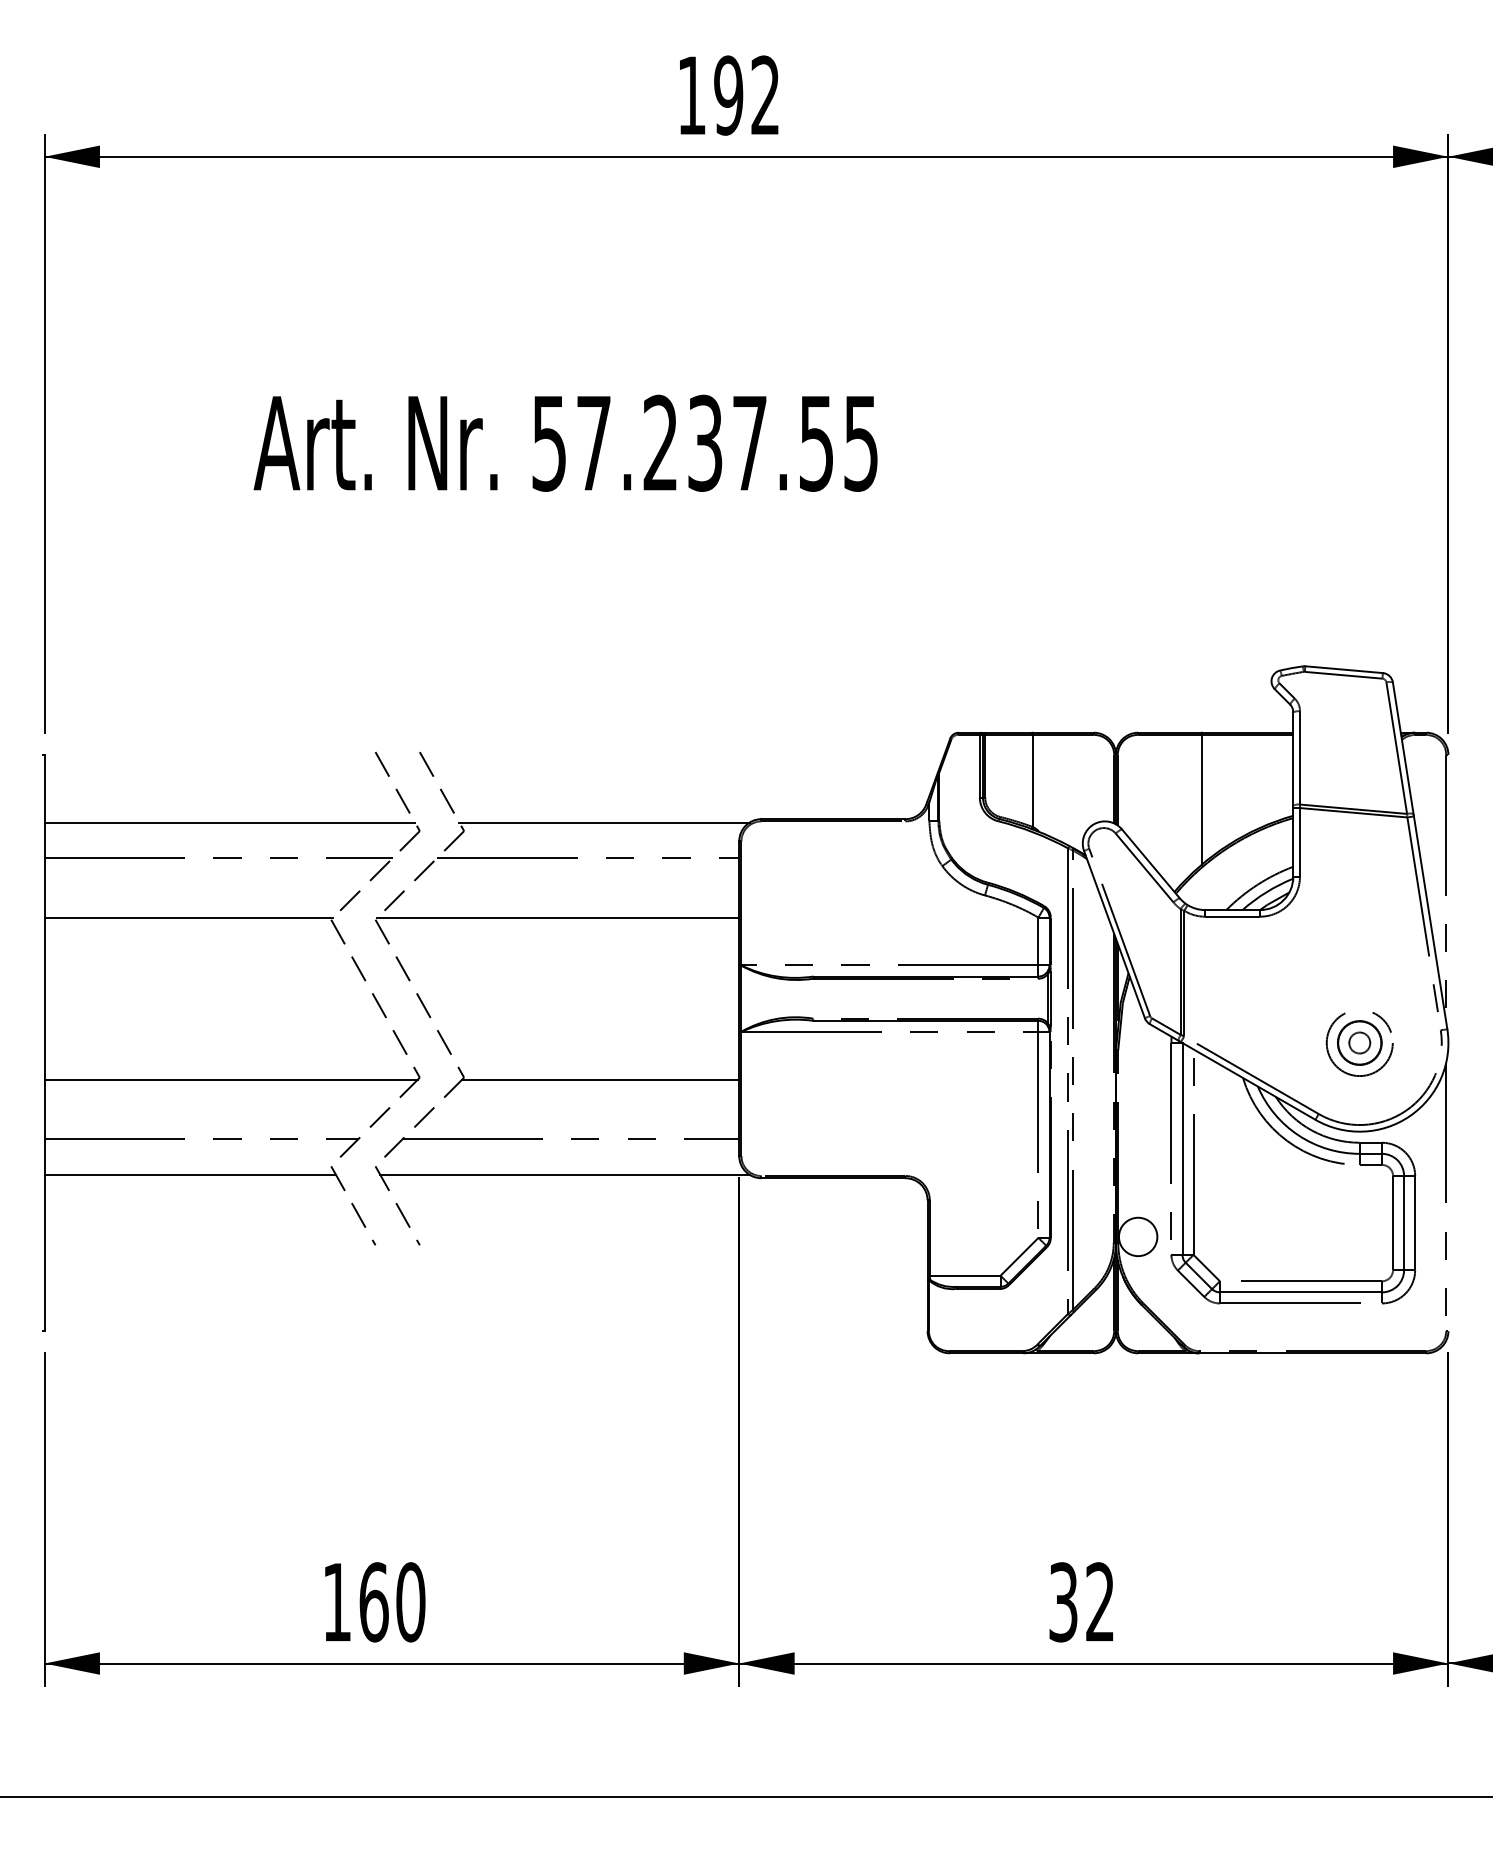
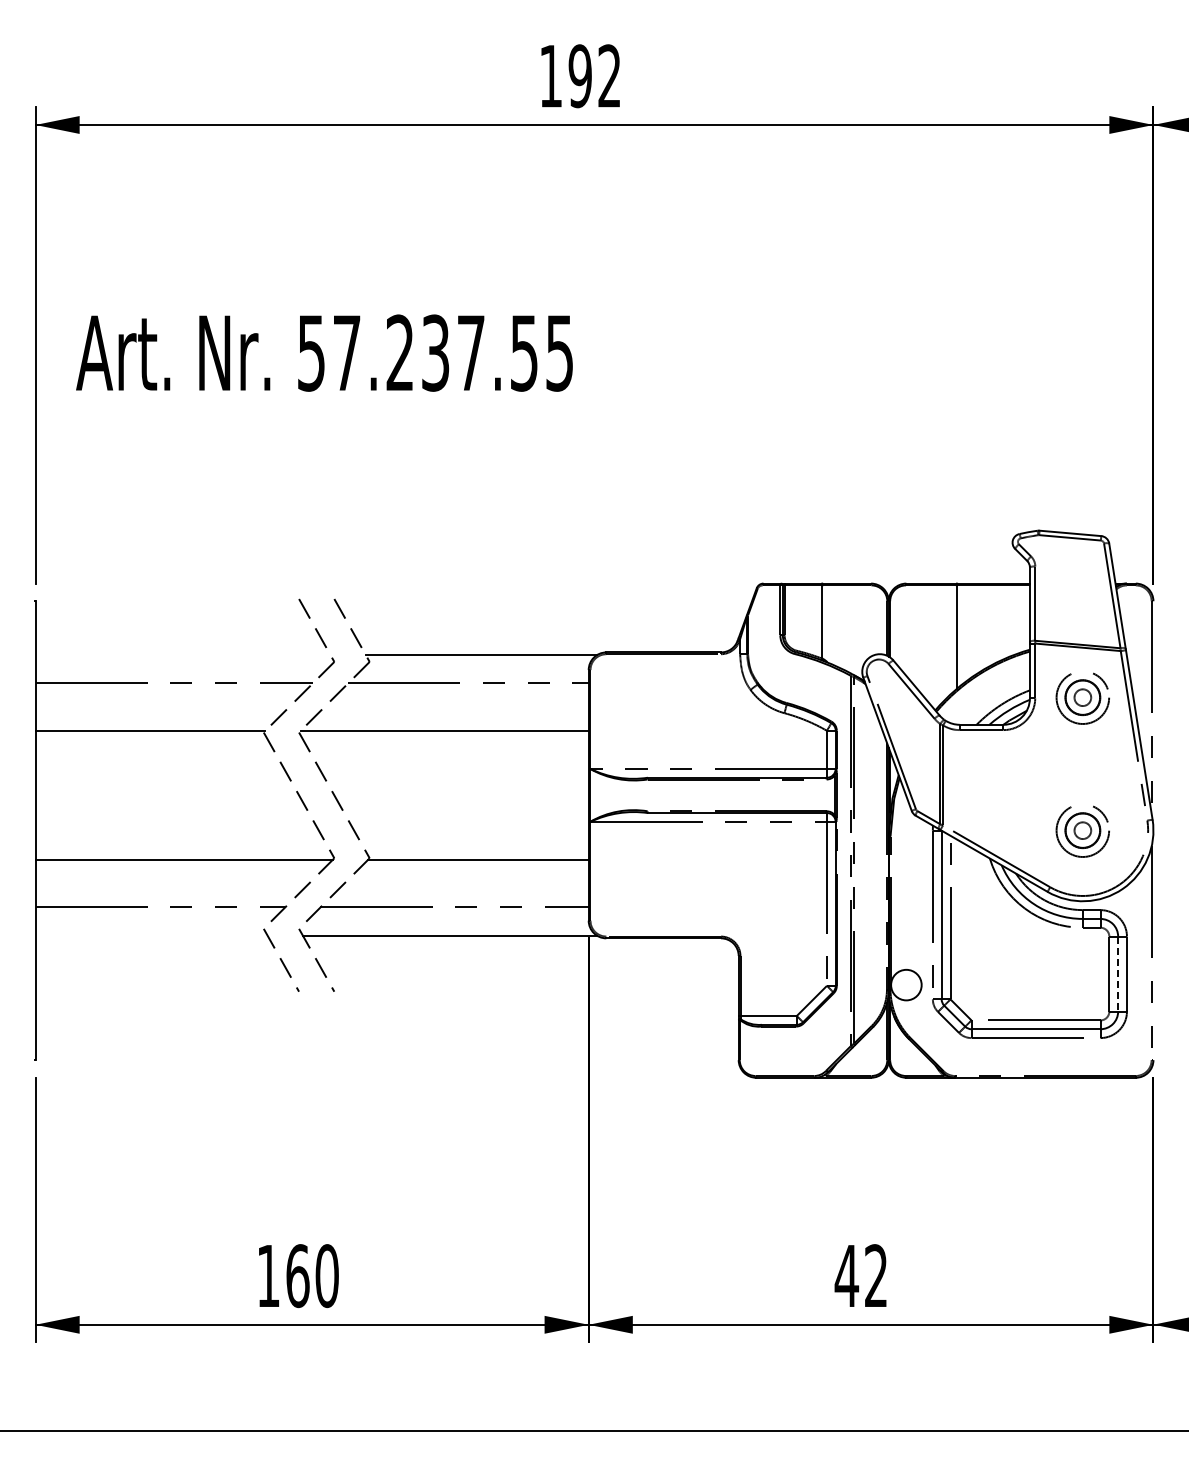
text: (565, 442) -> (324, 352), moved
line: (229, 823) -> (182, 655), removed
part: (1359, 877) -> (1082, 698), added
line: (190, 1174) -> (151, 935), removed
line: (1404, 1223) -> (1118, 974), solid -> dashed
text: (1062, 1602) -> (846, 1276), 32 -> 42

